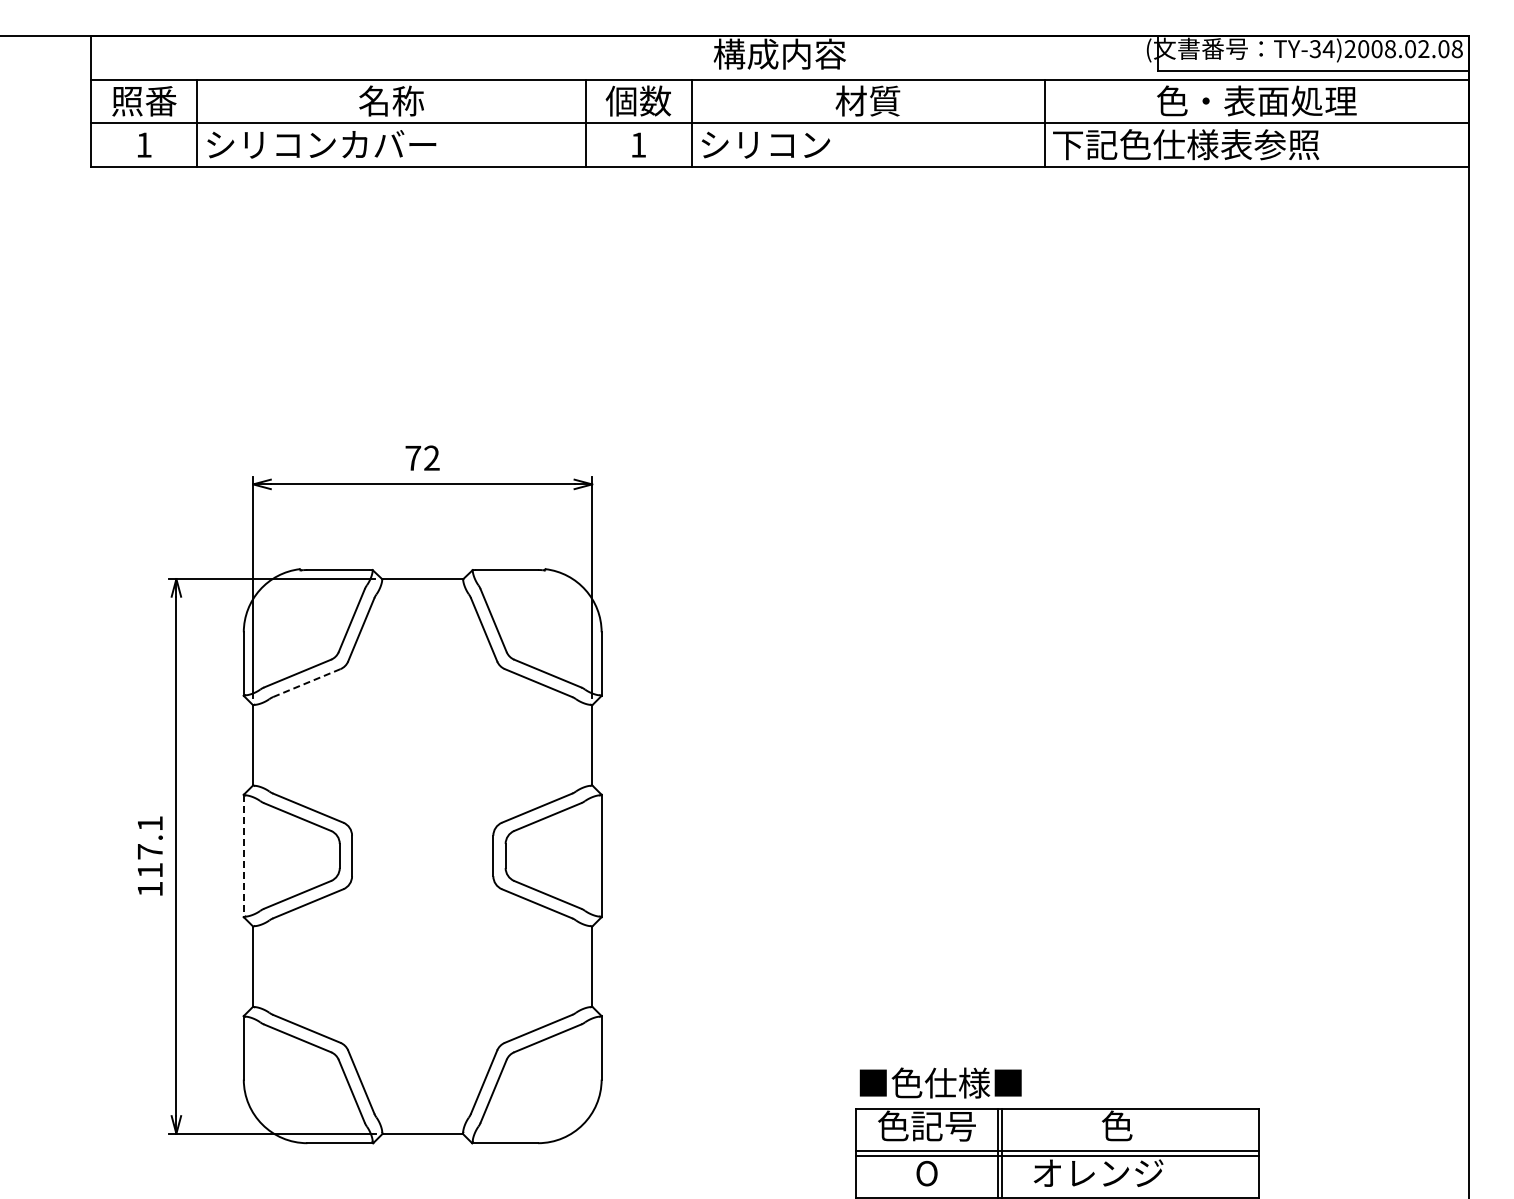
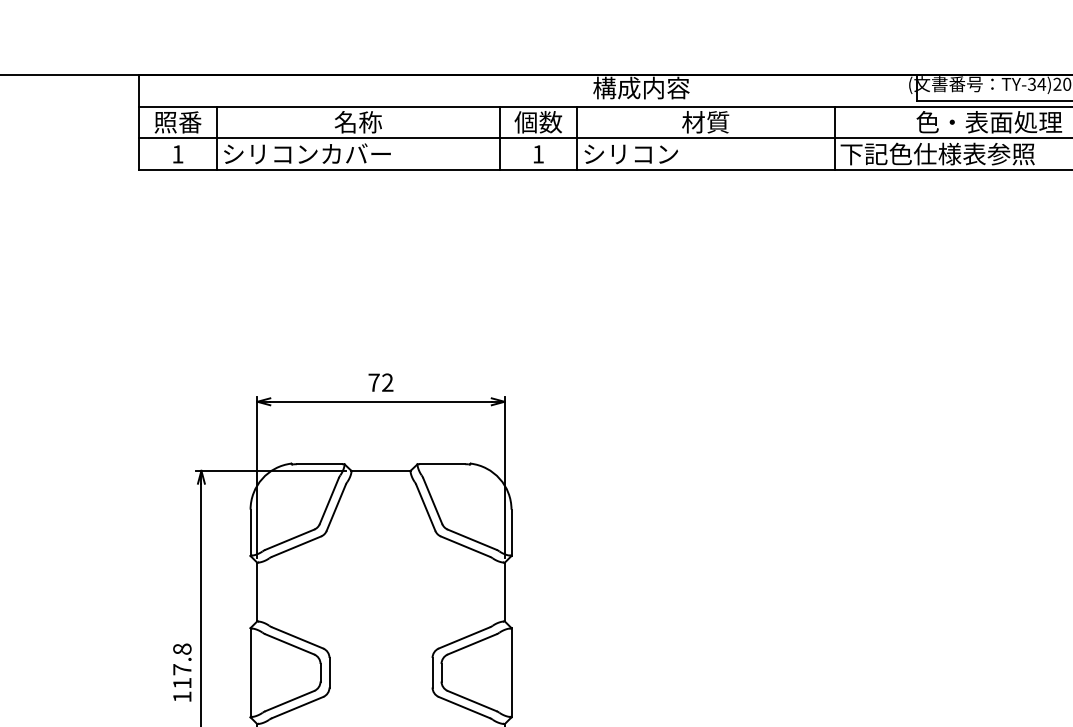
line: (306, 683) -> (296, 546), dashed -> solid
text: (149, 823) -> (181, 649), 117.1 -> 117.8
line: (243, 856) -> (250, 673), dashed -> solid

